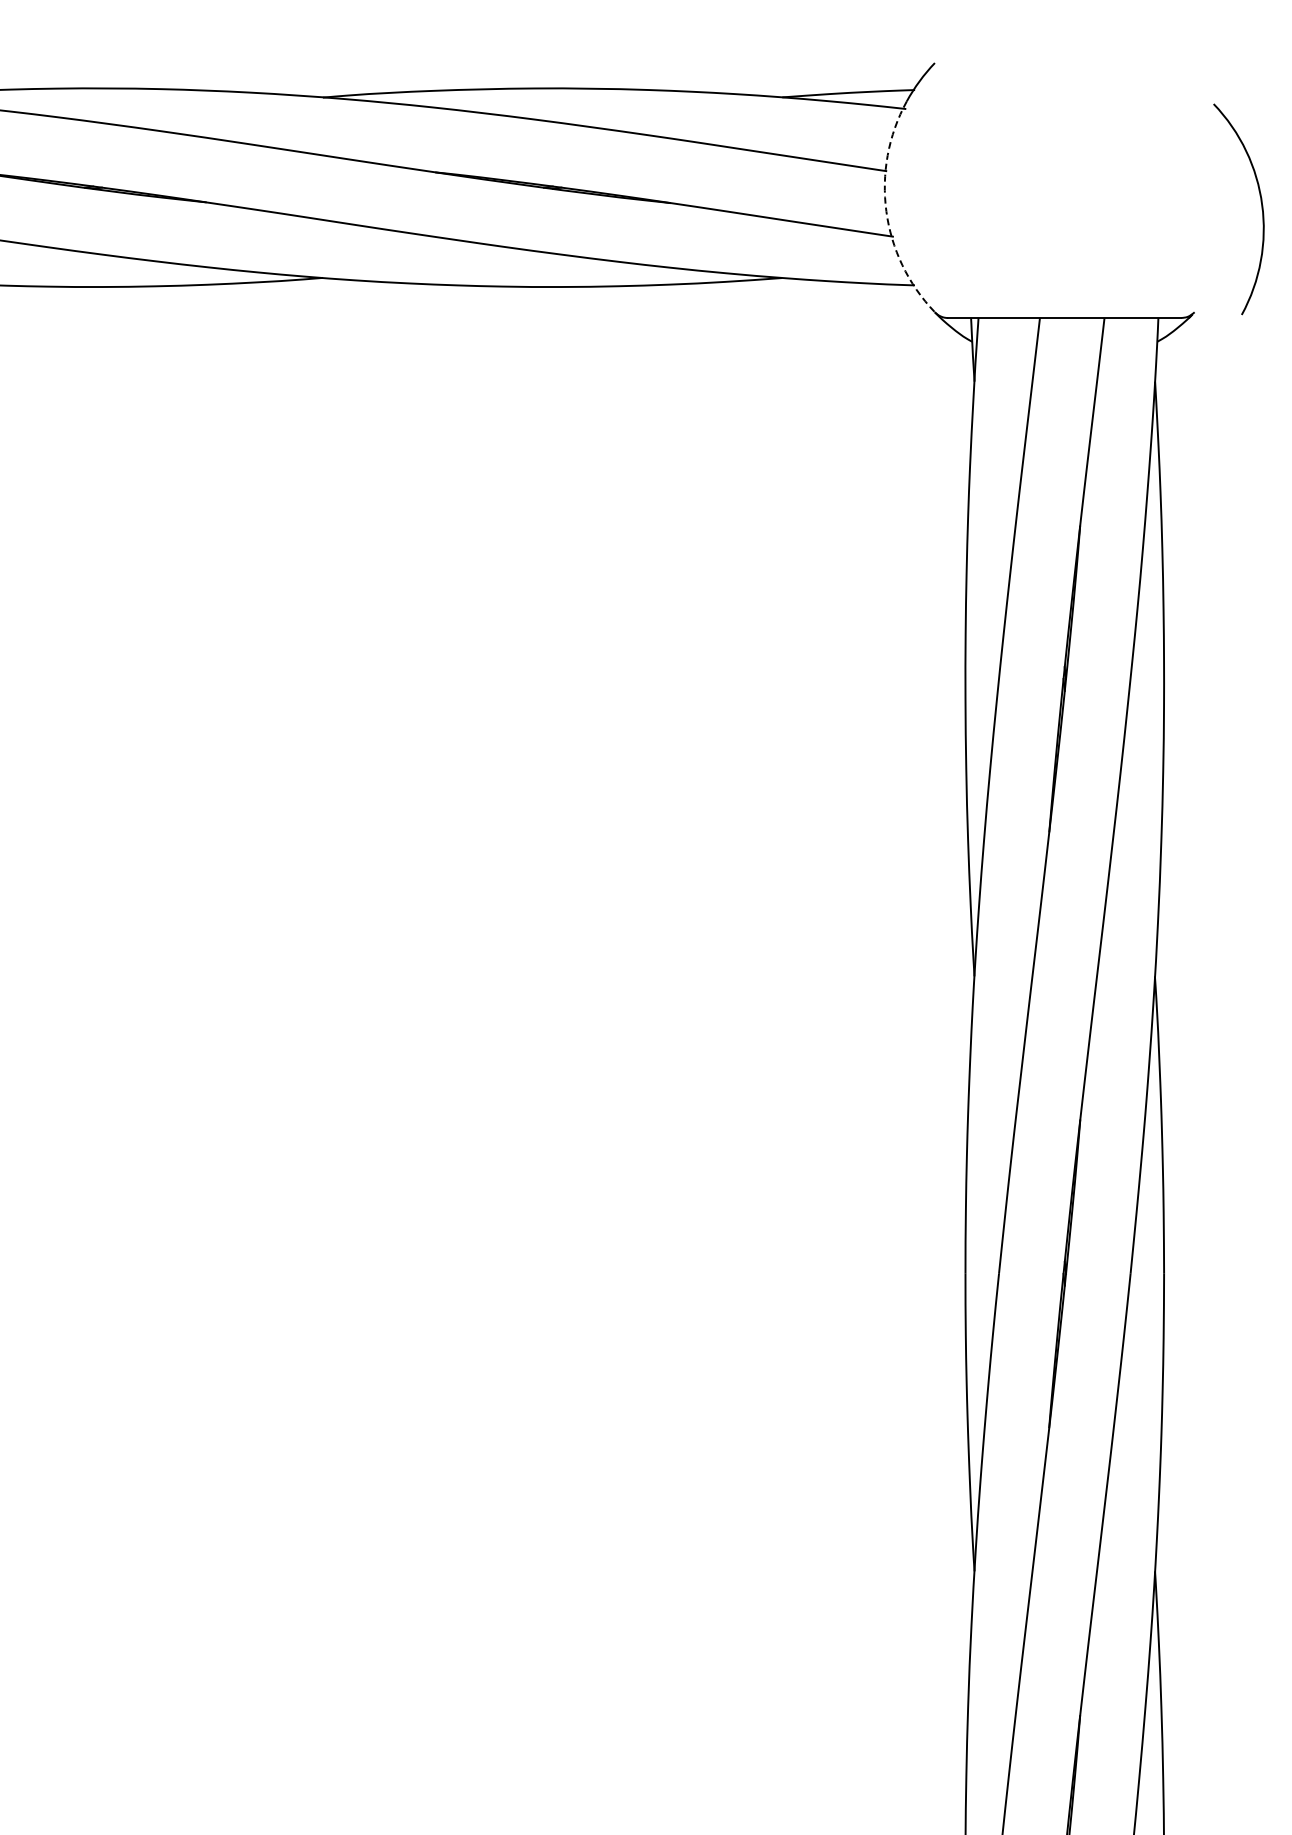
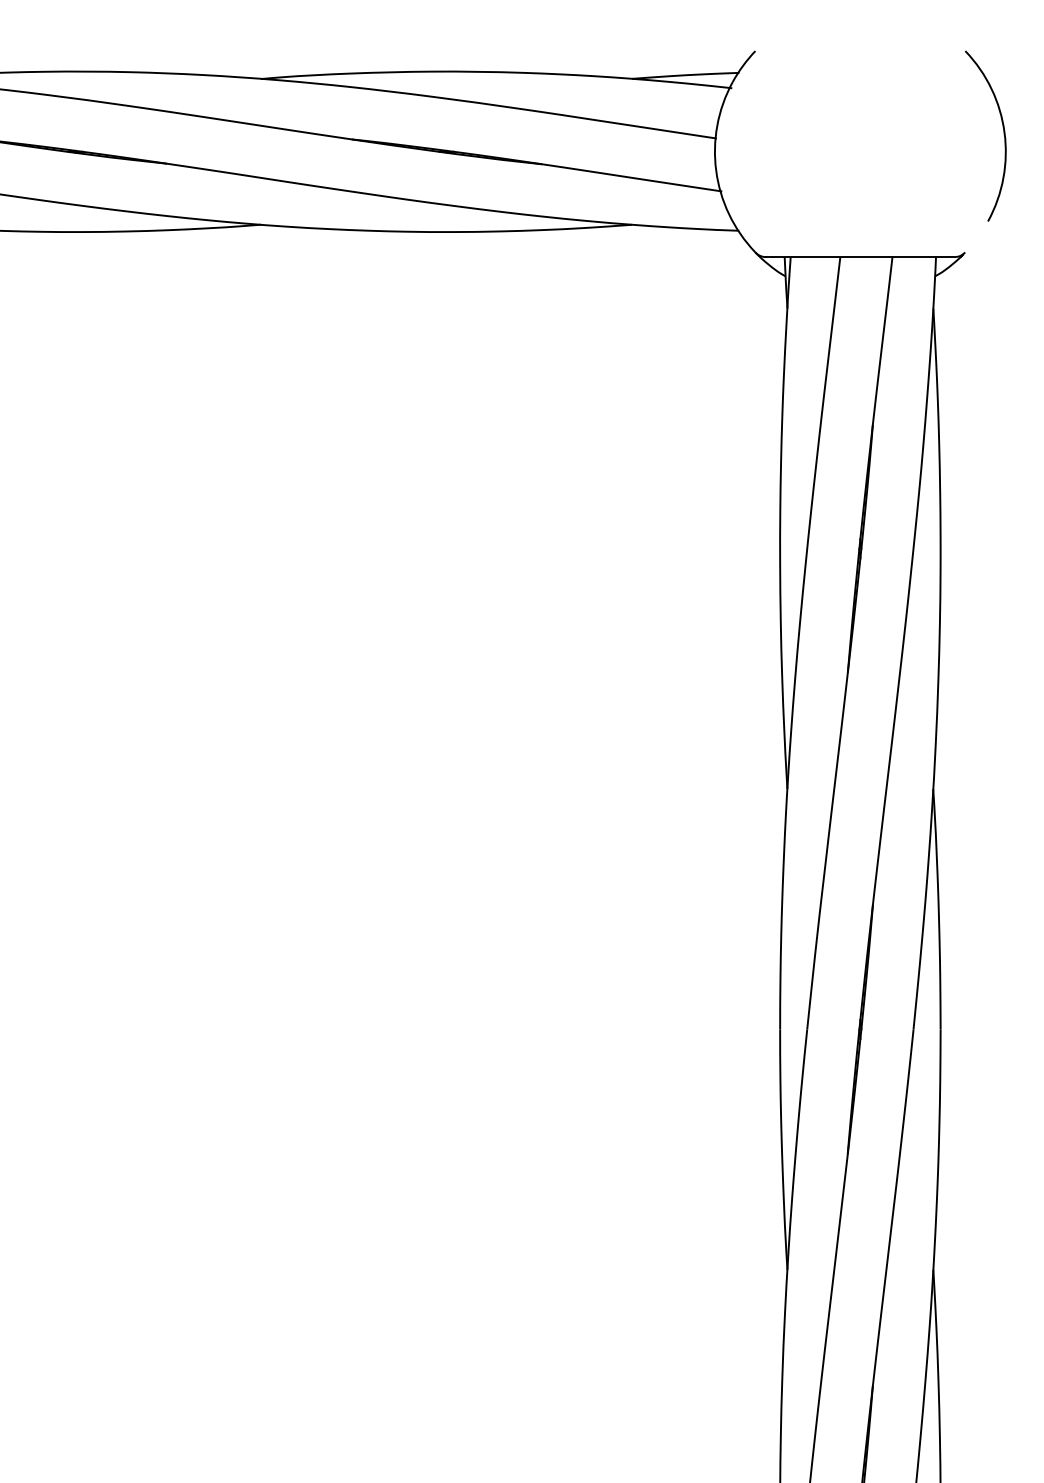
arc: (1261, 209) -> (1003, 136), moved
arc: (886, 211) -> (716, 171), dashed -> solid

